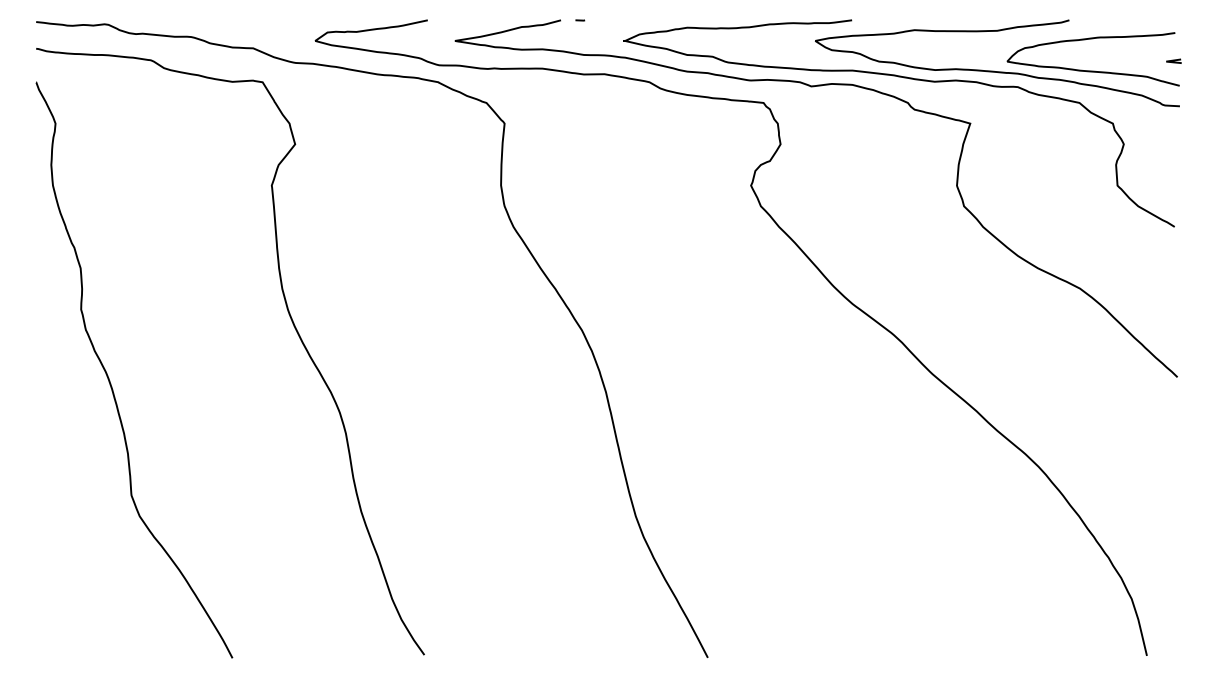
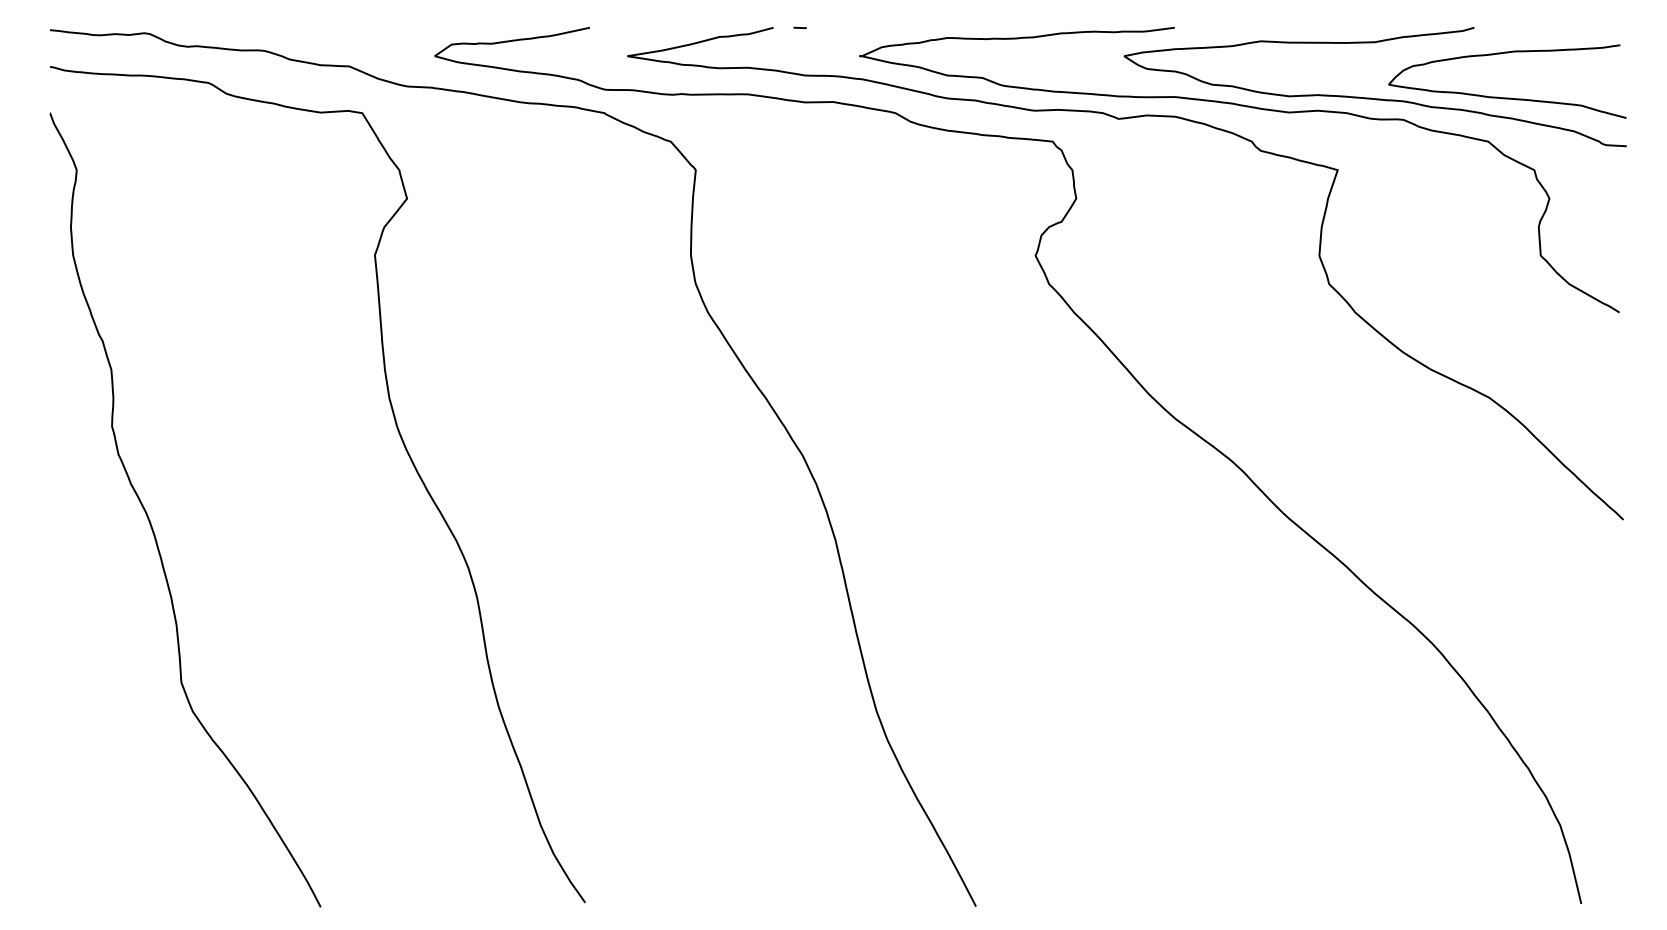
line: (1173, 60) -> (1618, 83), removed

